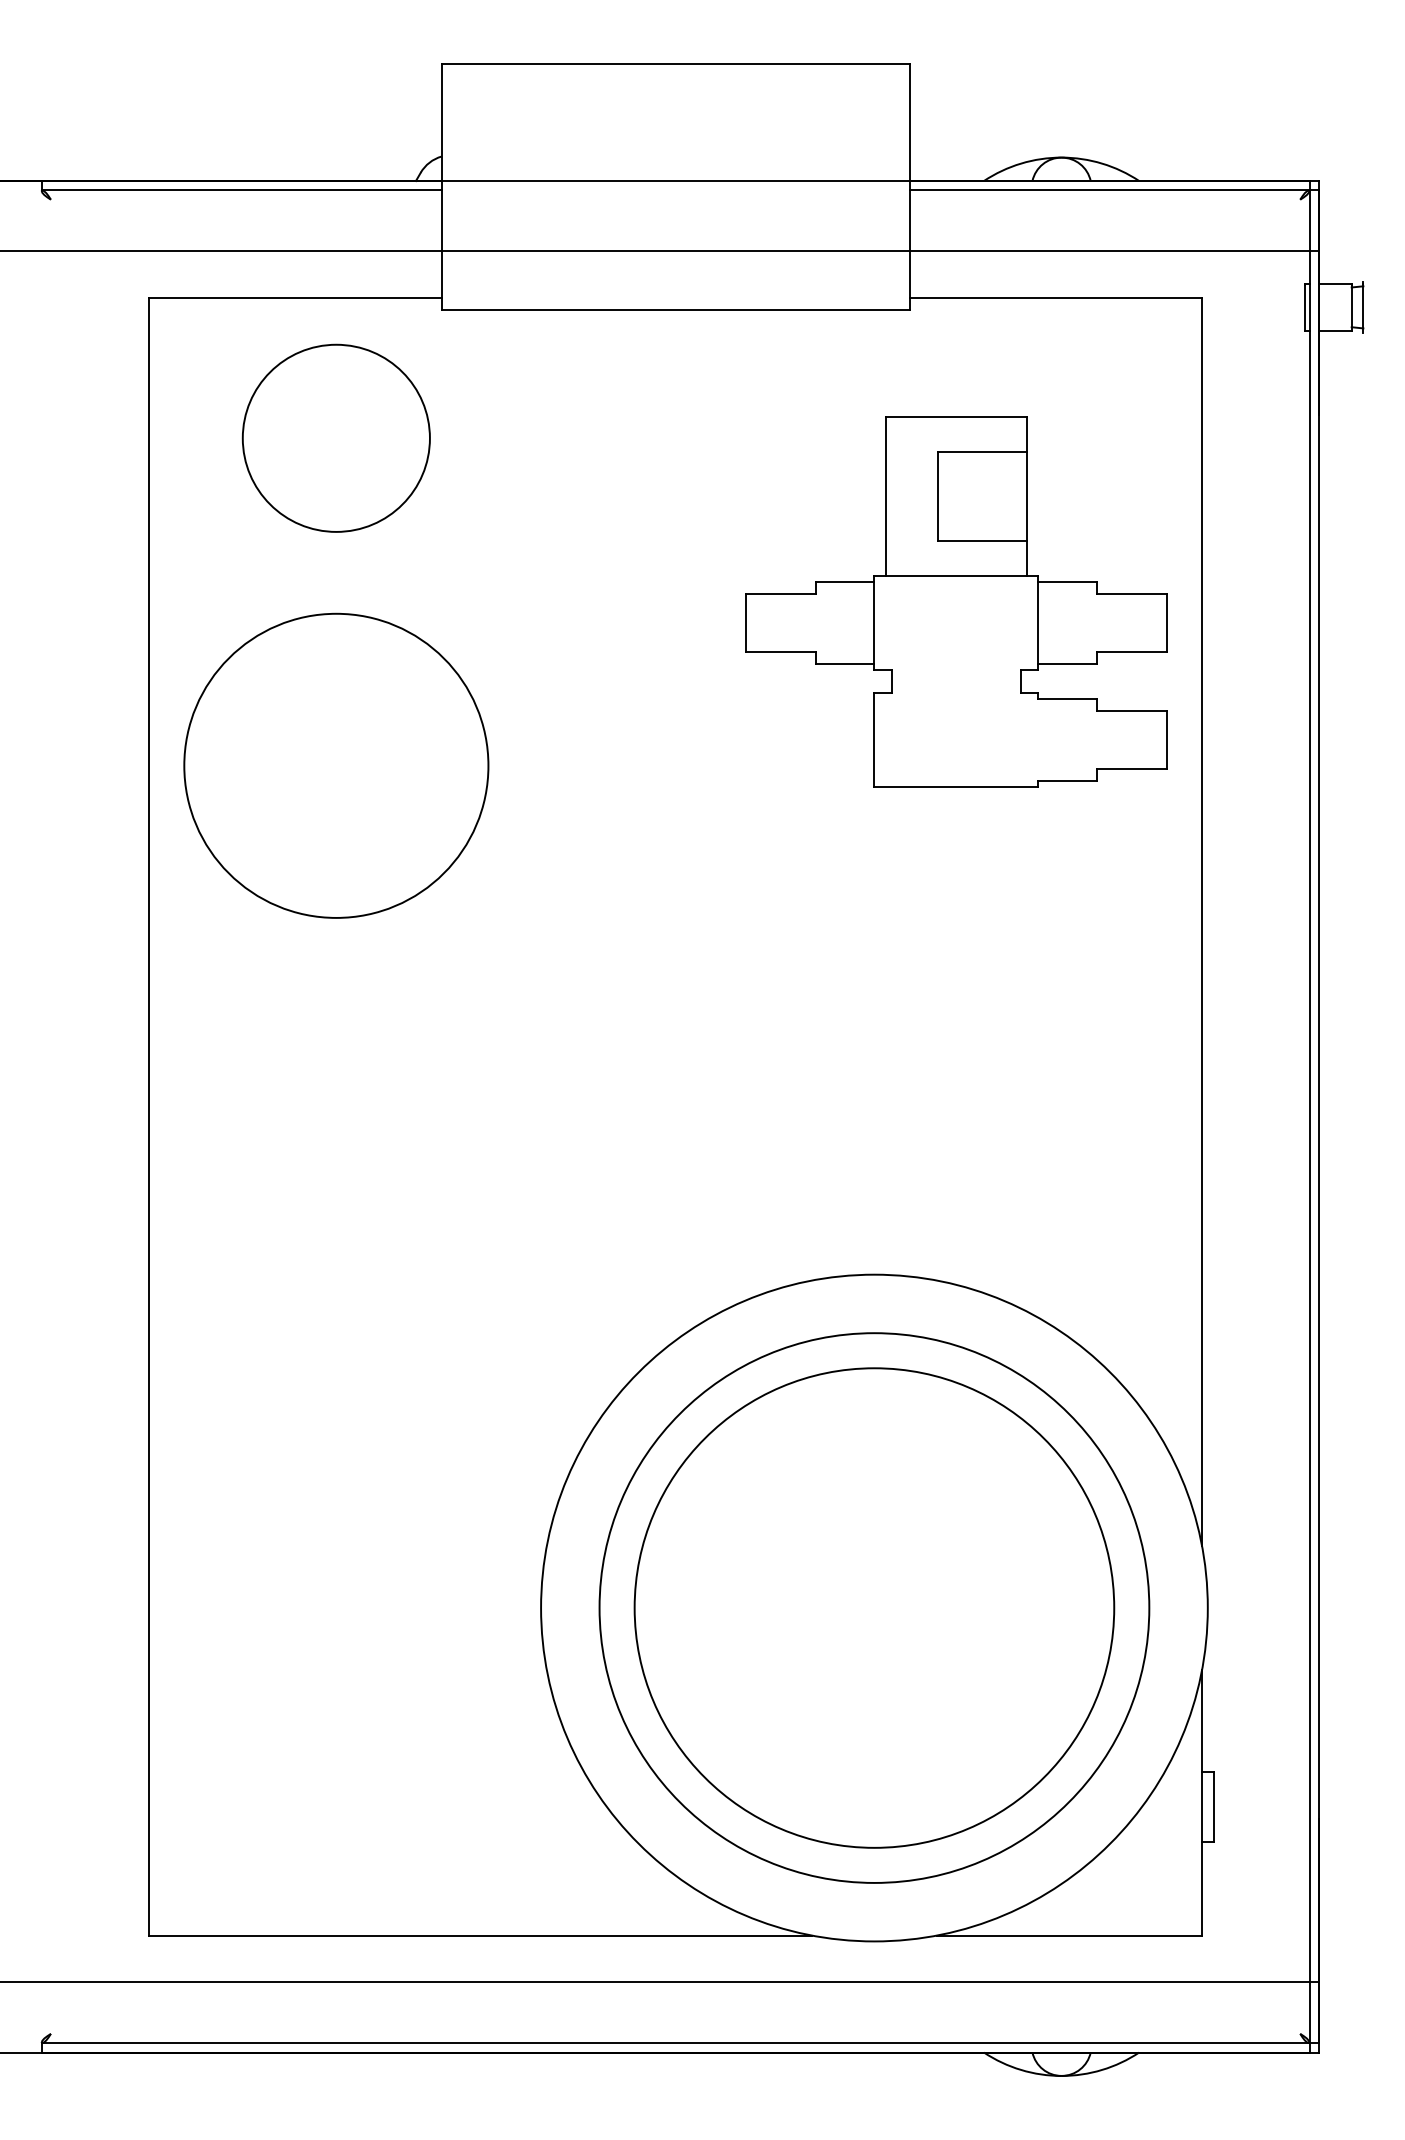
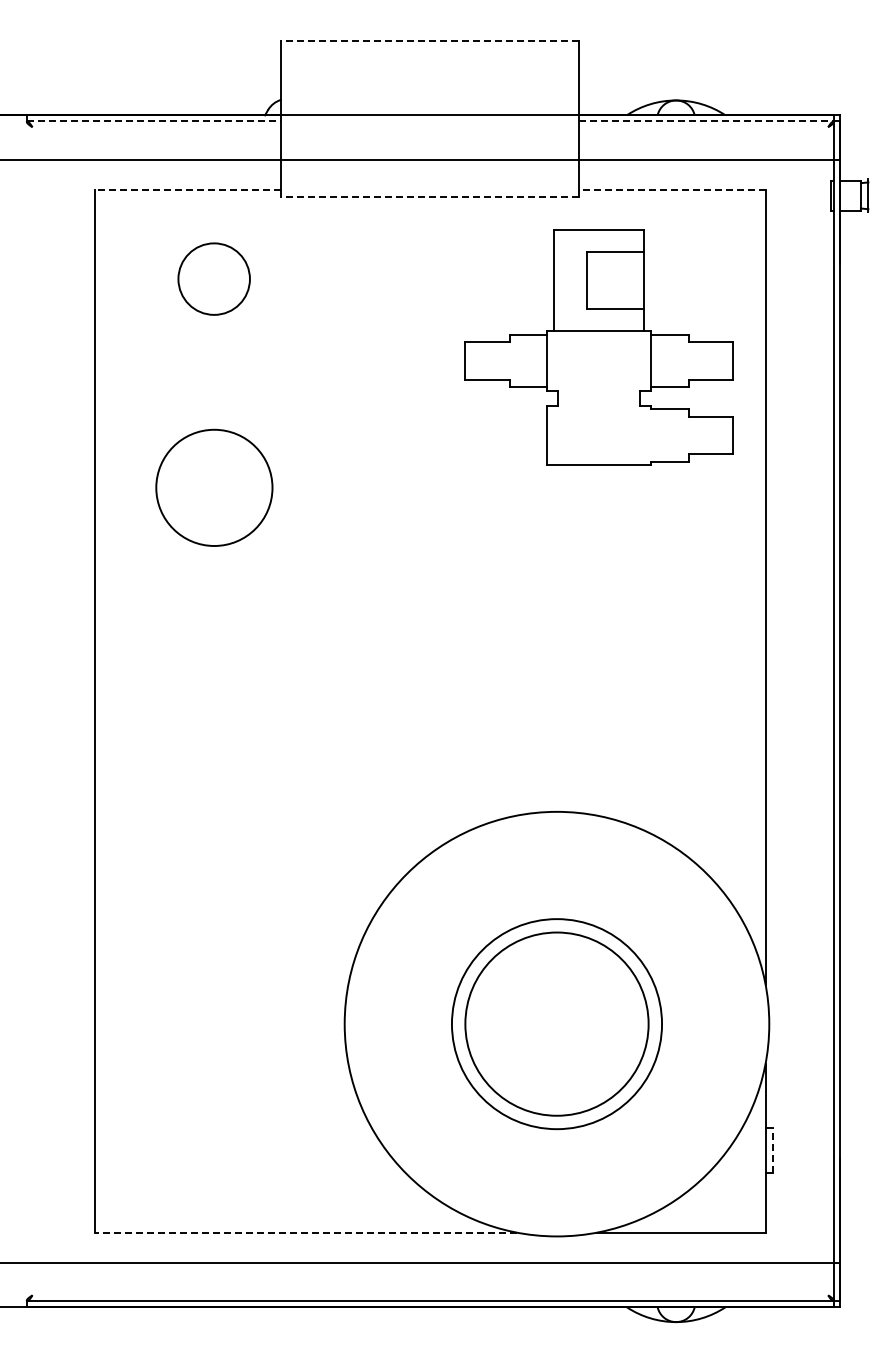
line: (675, 63) -> (430, 40), solid -> dashed
line: (242, 190) -> (154, 121), solid -> dashed
line: (1110, 190) -> (707, 121), solid -> dashed
line: (294, 297) -> (187, 189), solid -> dashed
line: (1054, 297) -> (671, 189), solid -> dashed
line: (675, 309) -> (430, 197), solid -> dashed
circle: (335, 437) -> (213, 278), size x0.6
part: (955, 602) -> (598, 347), moved
circle: (336, 765) -> (214, 487), size x0.6
circle: (873, 1607) -> (556, 1023), size x0.6
circle: (873, 1608) -> (556, 1024), size x0.6
line: (1214, 1806) -> (773, 1150), solid -> dashed
line: (479, 1935) -> (305, 1232), solid -> dashed

